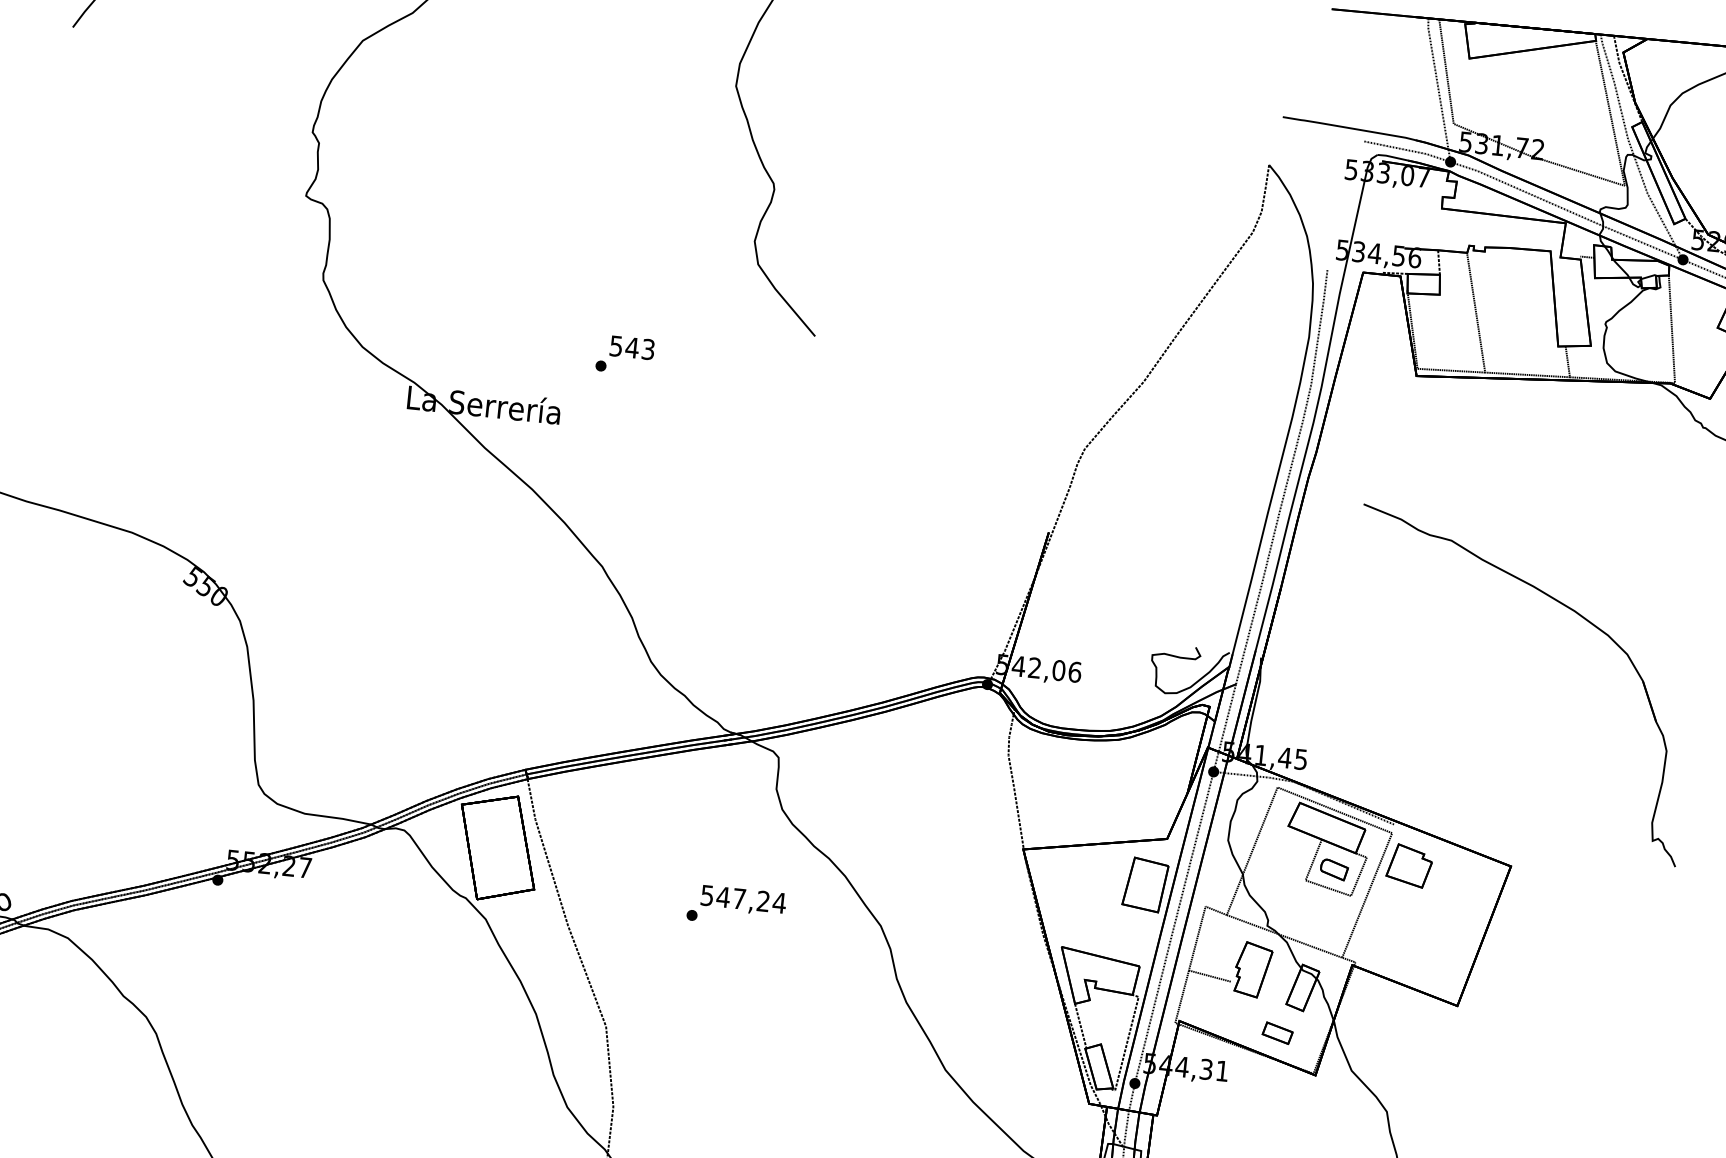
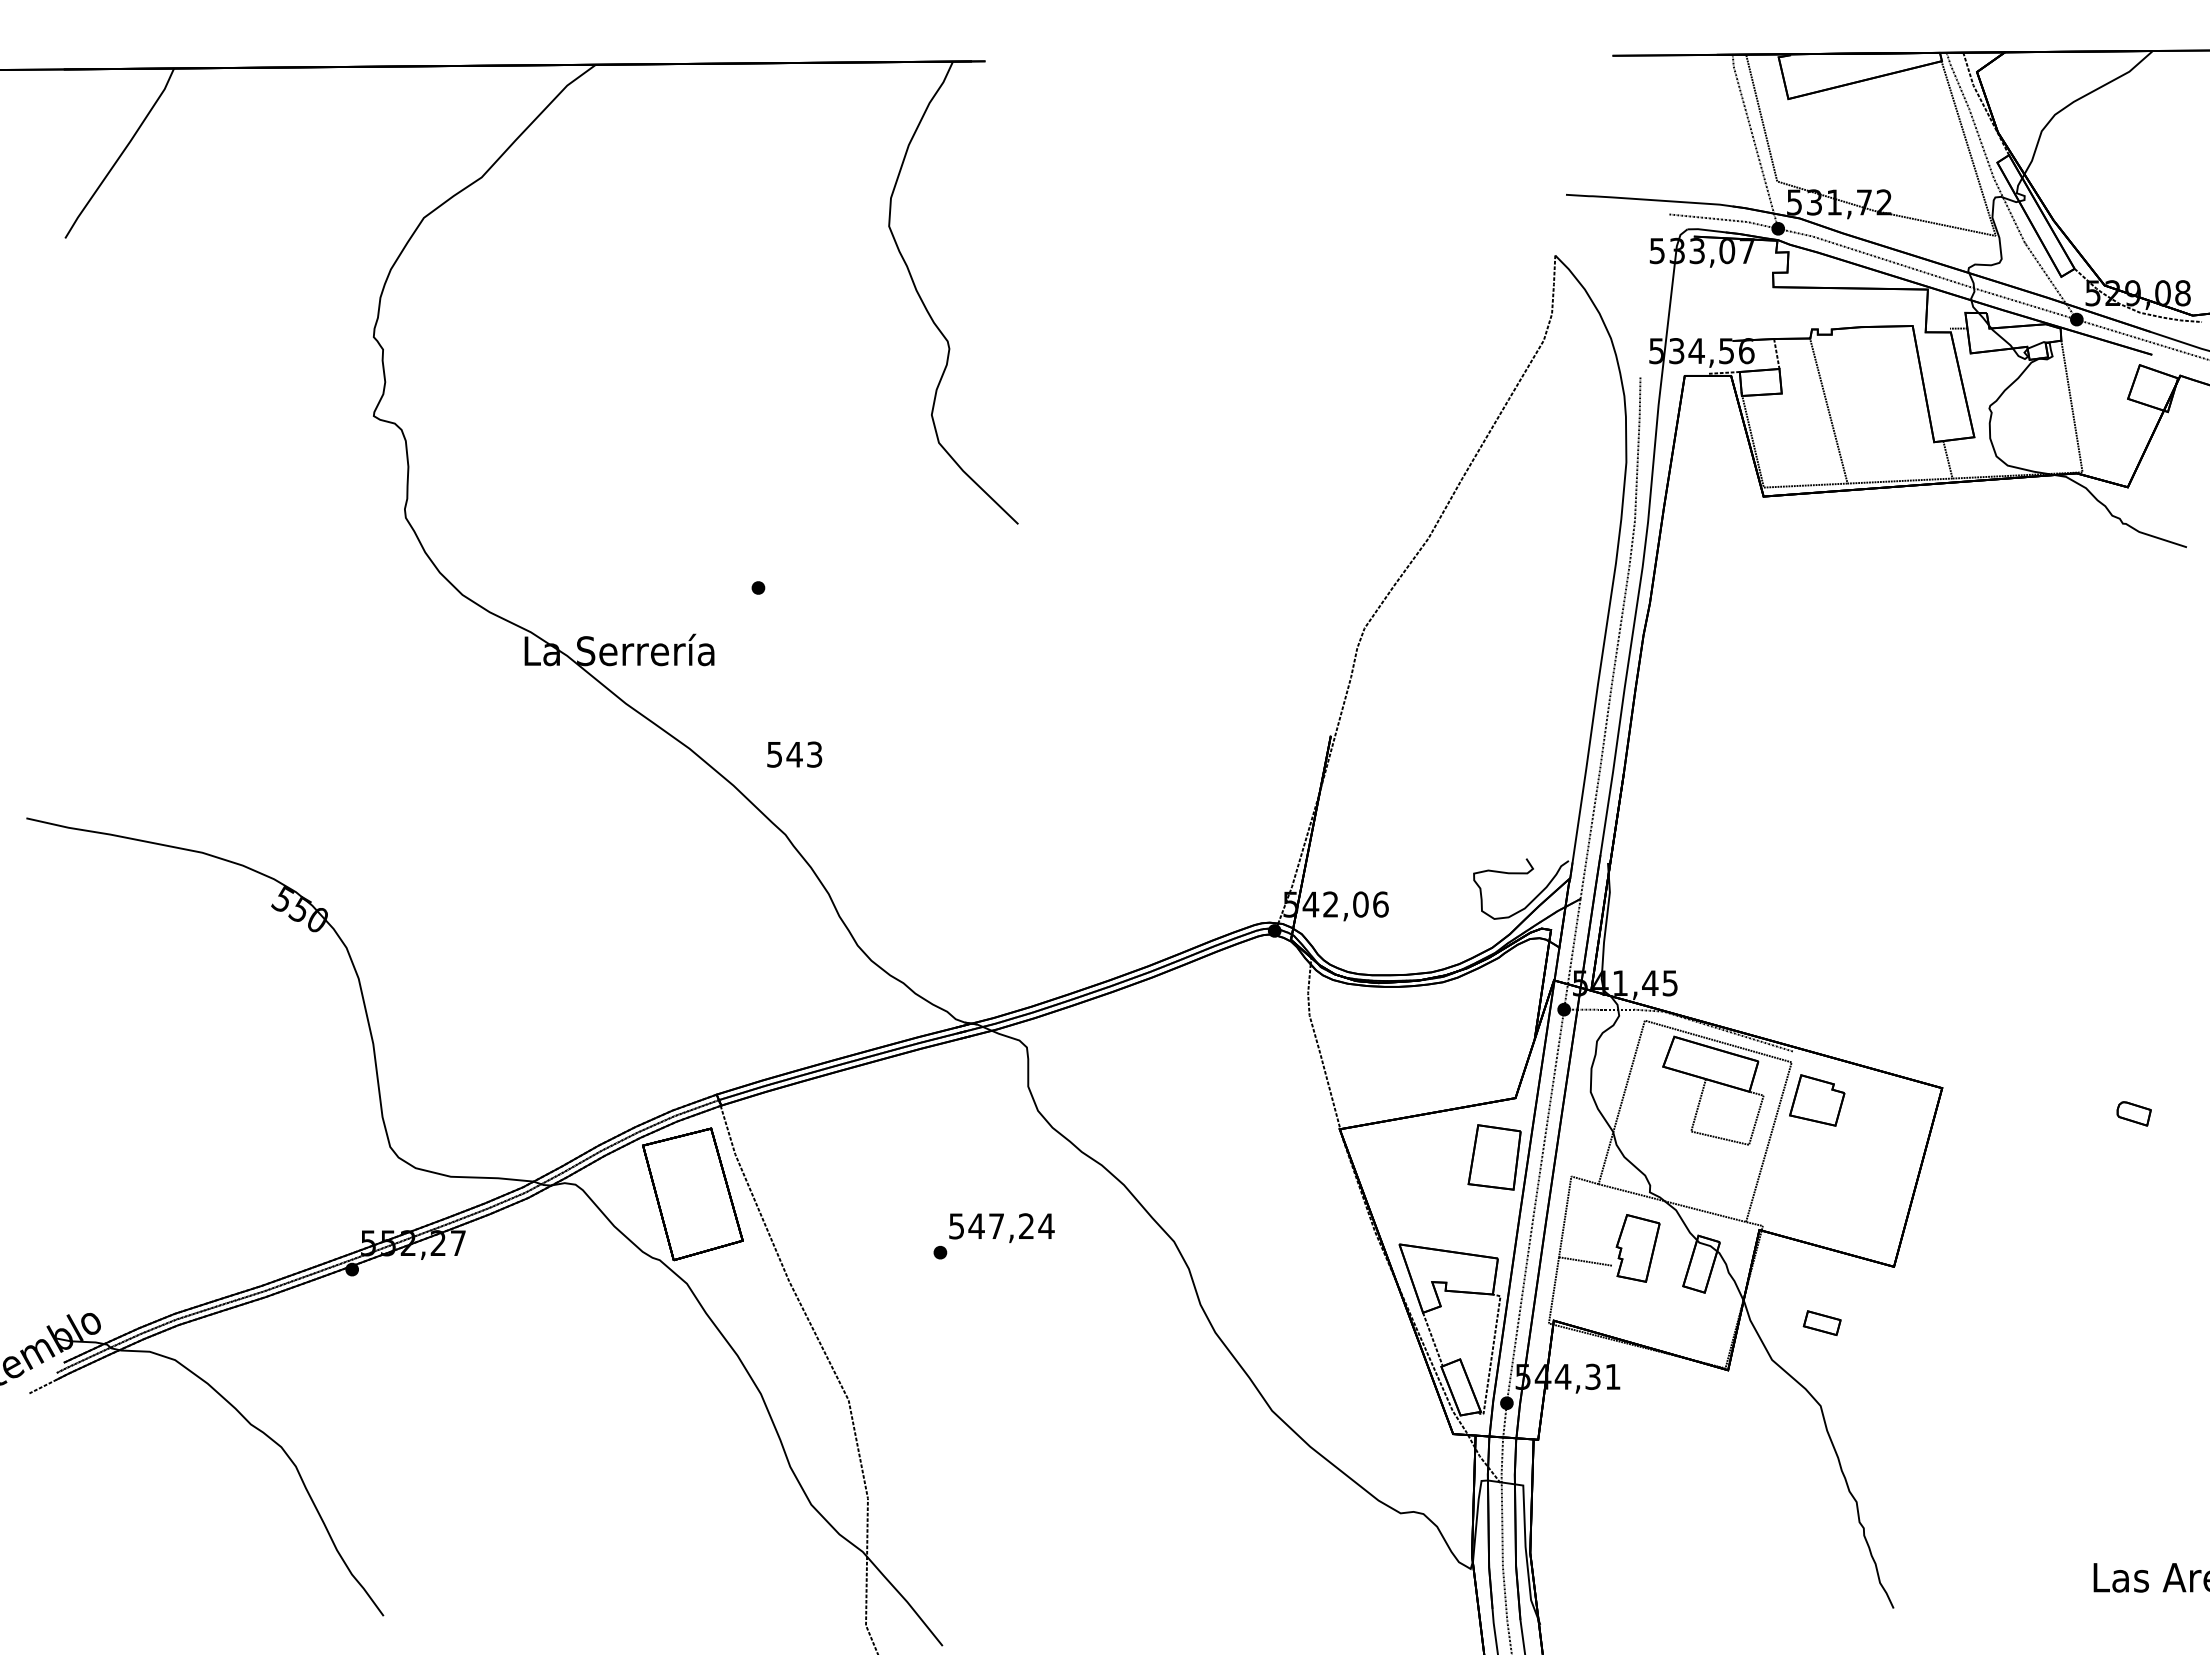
text: (632, 347) -> (794, 754), moved
part: (1563, 605) -> (1973, 760), removed
part: (1333, 869) -> (2133, 1113), moved
part: (1277, 1032) -> (1821, 1322), moved

